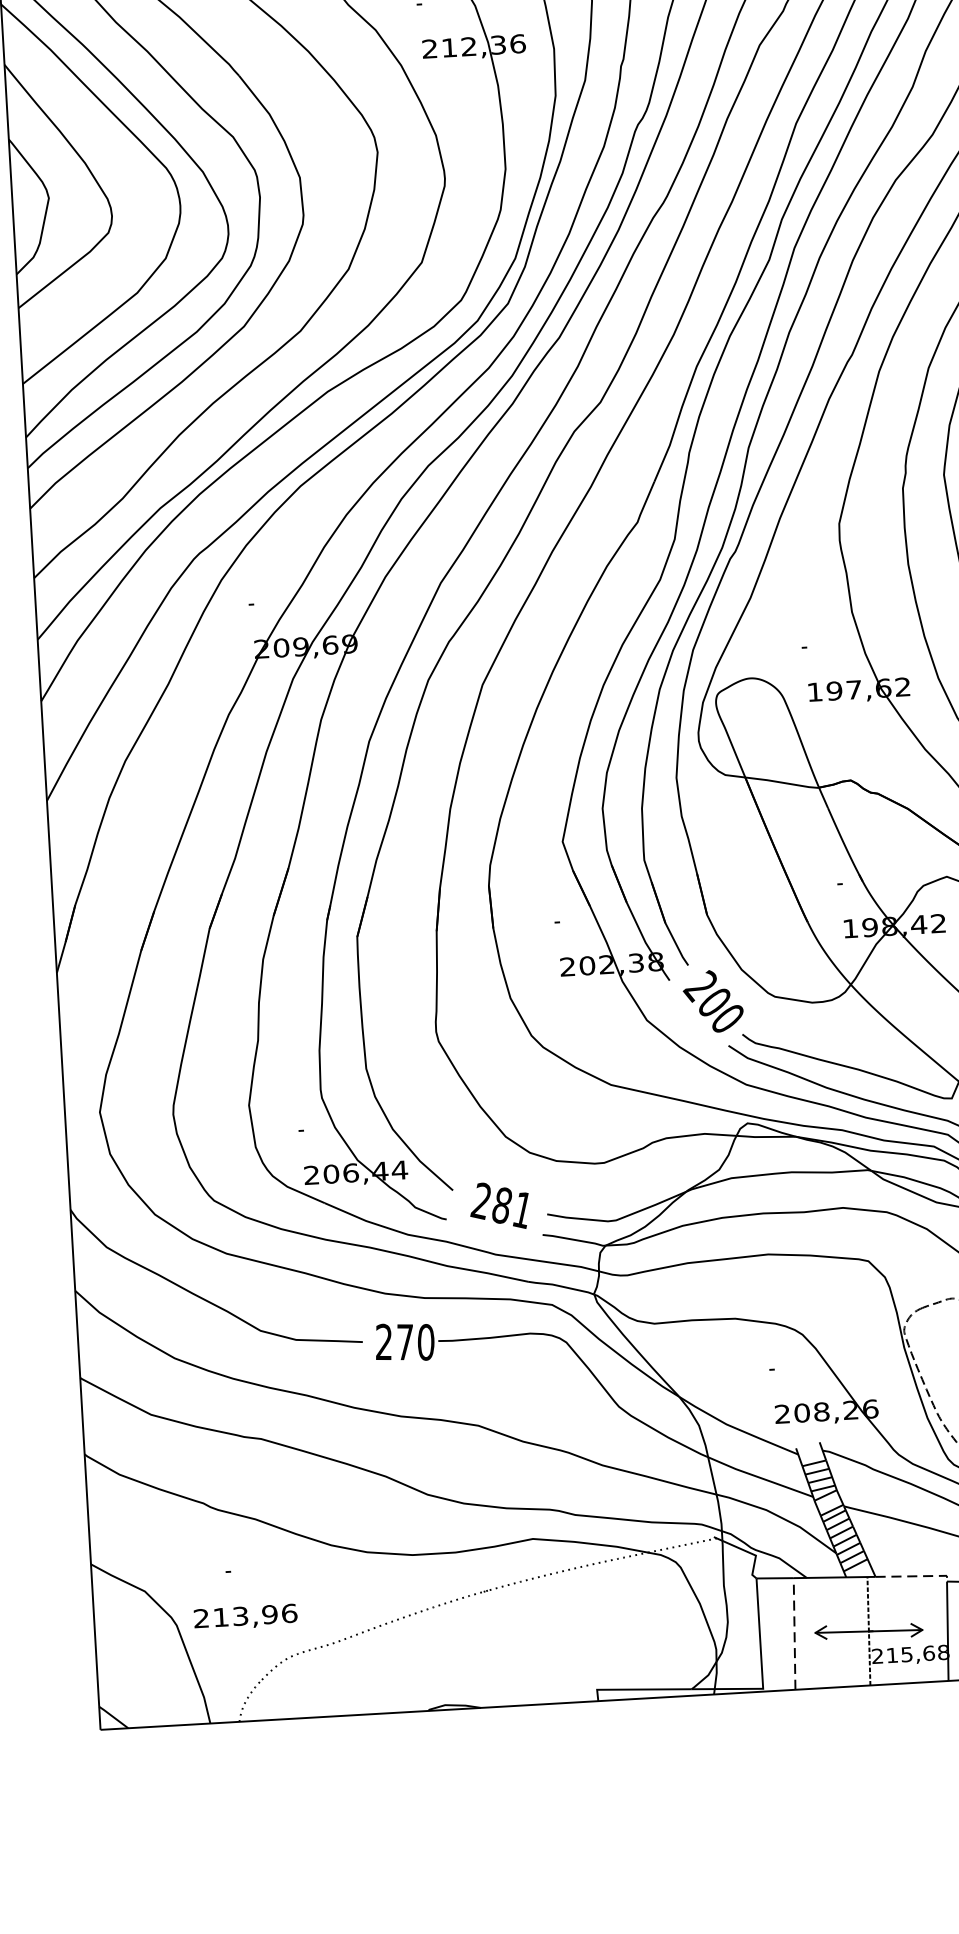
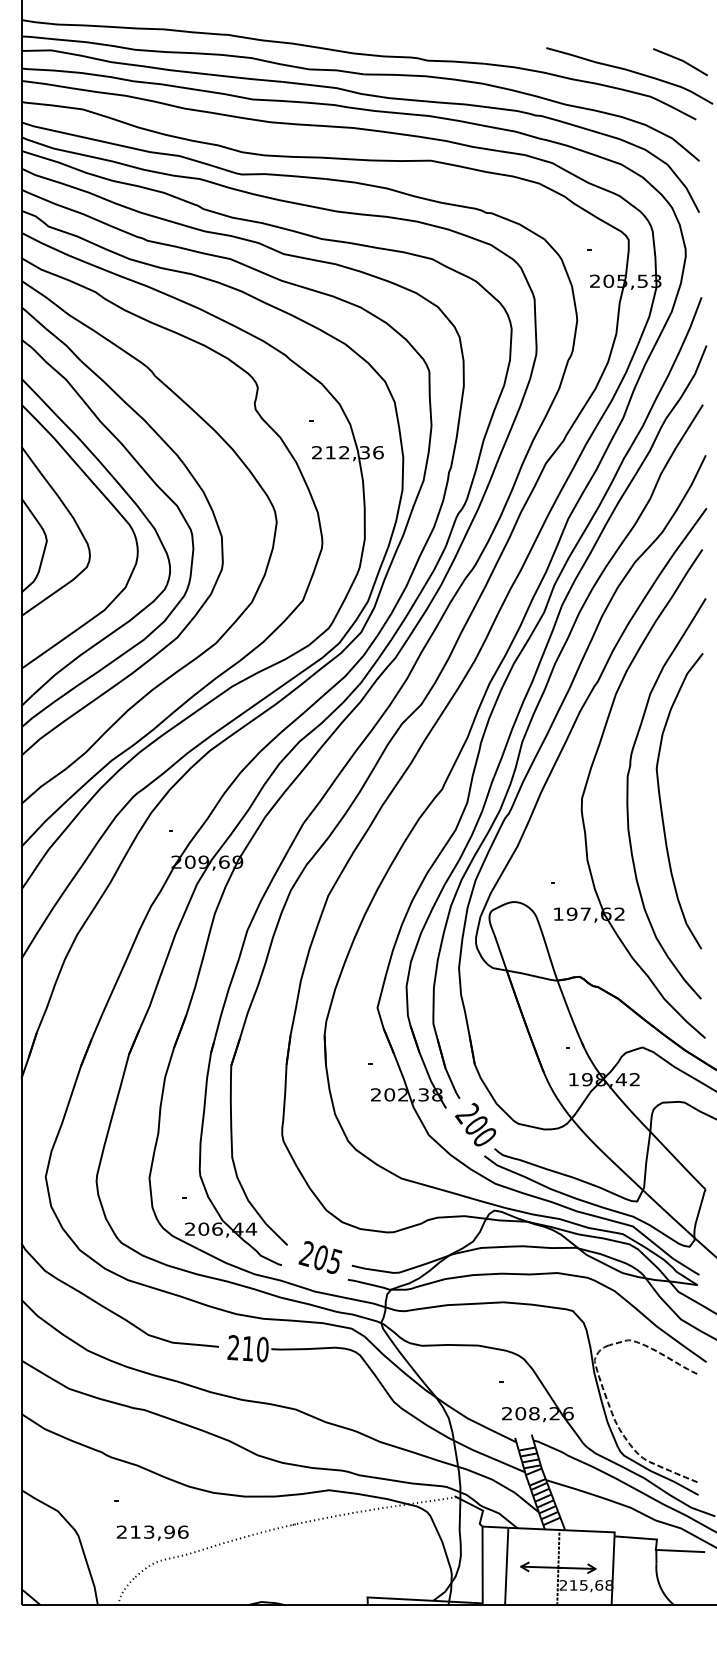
text: (511, 1207) -> (327, 1259), 281 -> 205
text: (405, 1341) -> (248, 1348), 270 -> 210
line: (914, 1576) -> (592, 1531), dashed -> solid
text: (245, 1616) -> (152, 1532), moved
line: (794, 1633) -> (506, 1566), dashed -> solid

